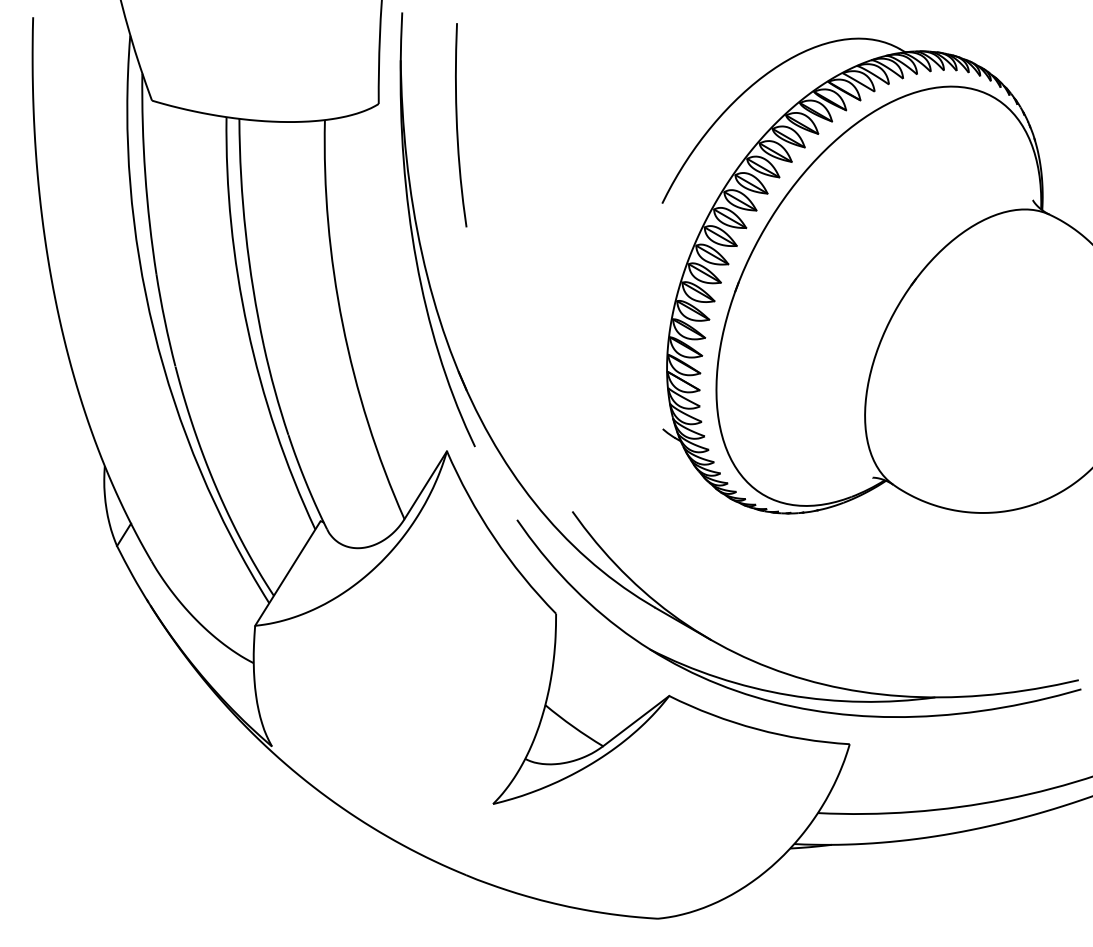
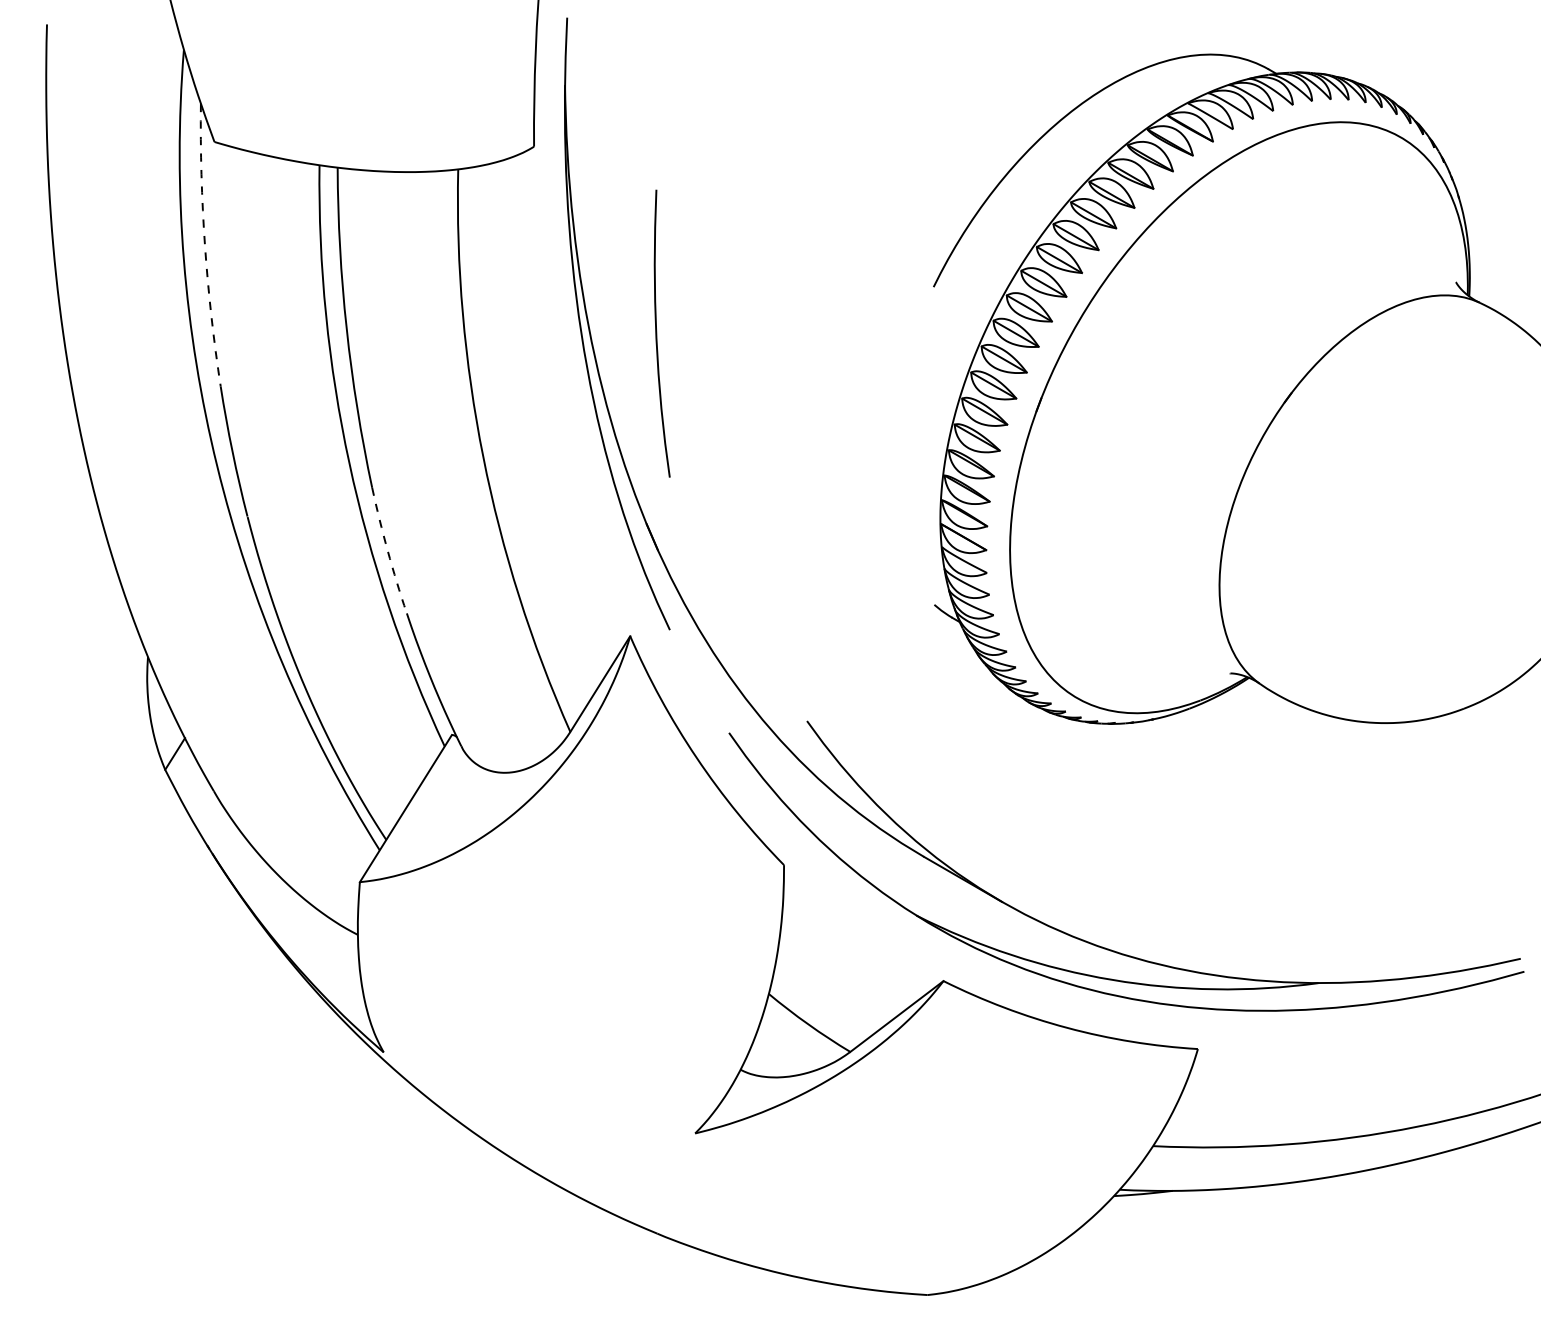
curve: (457, 125) -> (657, 333), moved
arc: (145, 174) -> (205, 245), solid -> dashed
arc: (274, 390) -> (387, 550), solid -> dashed

